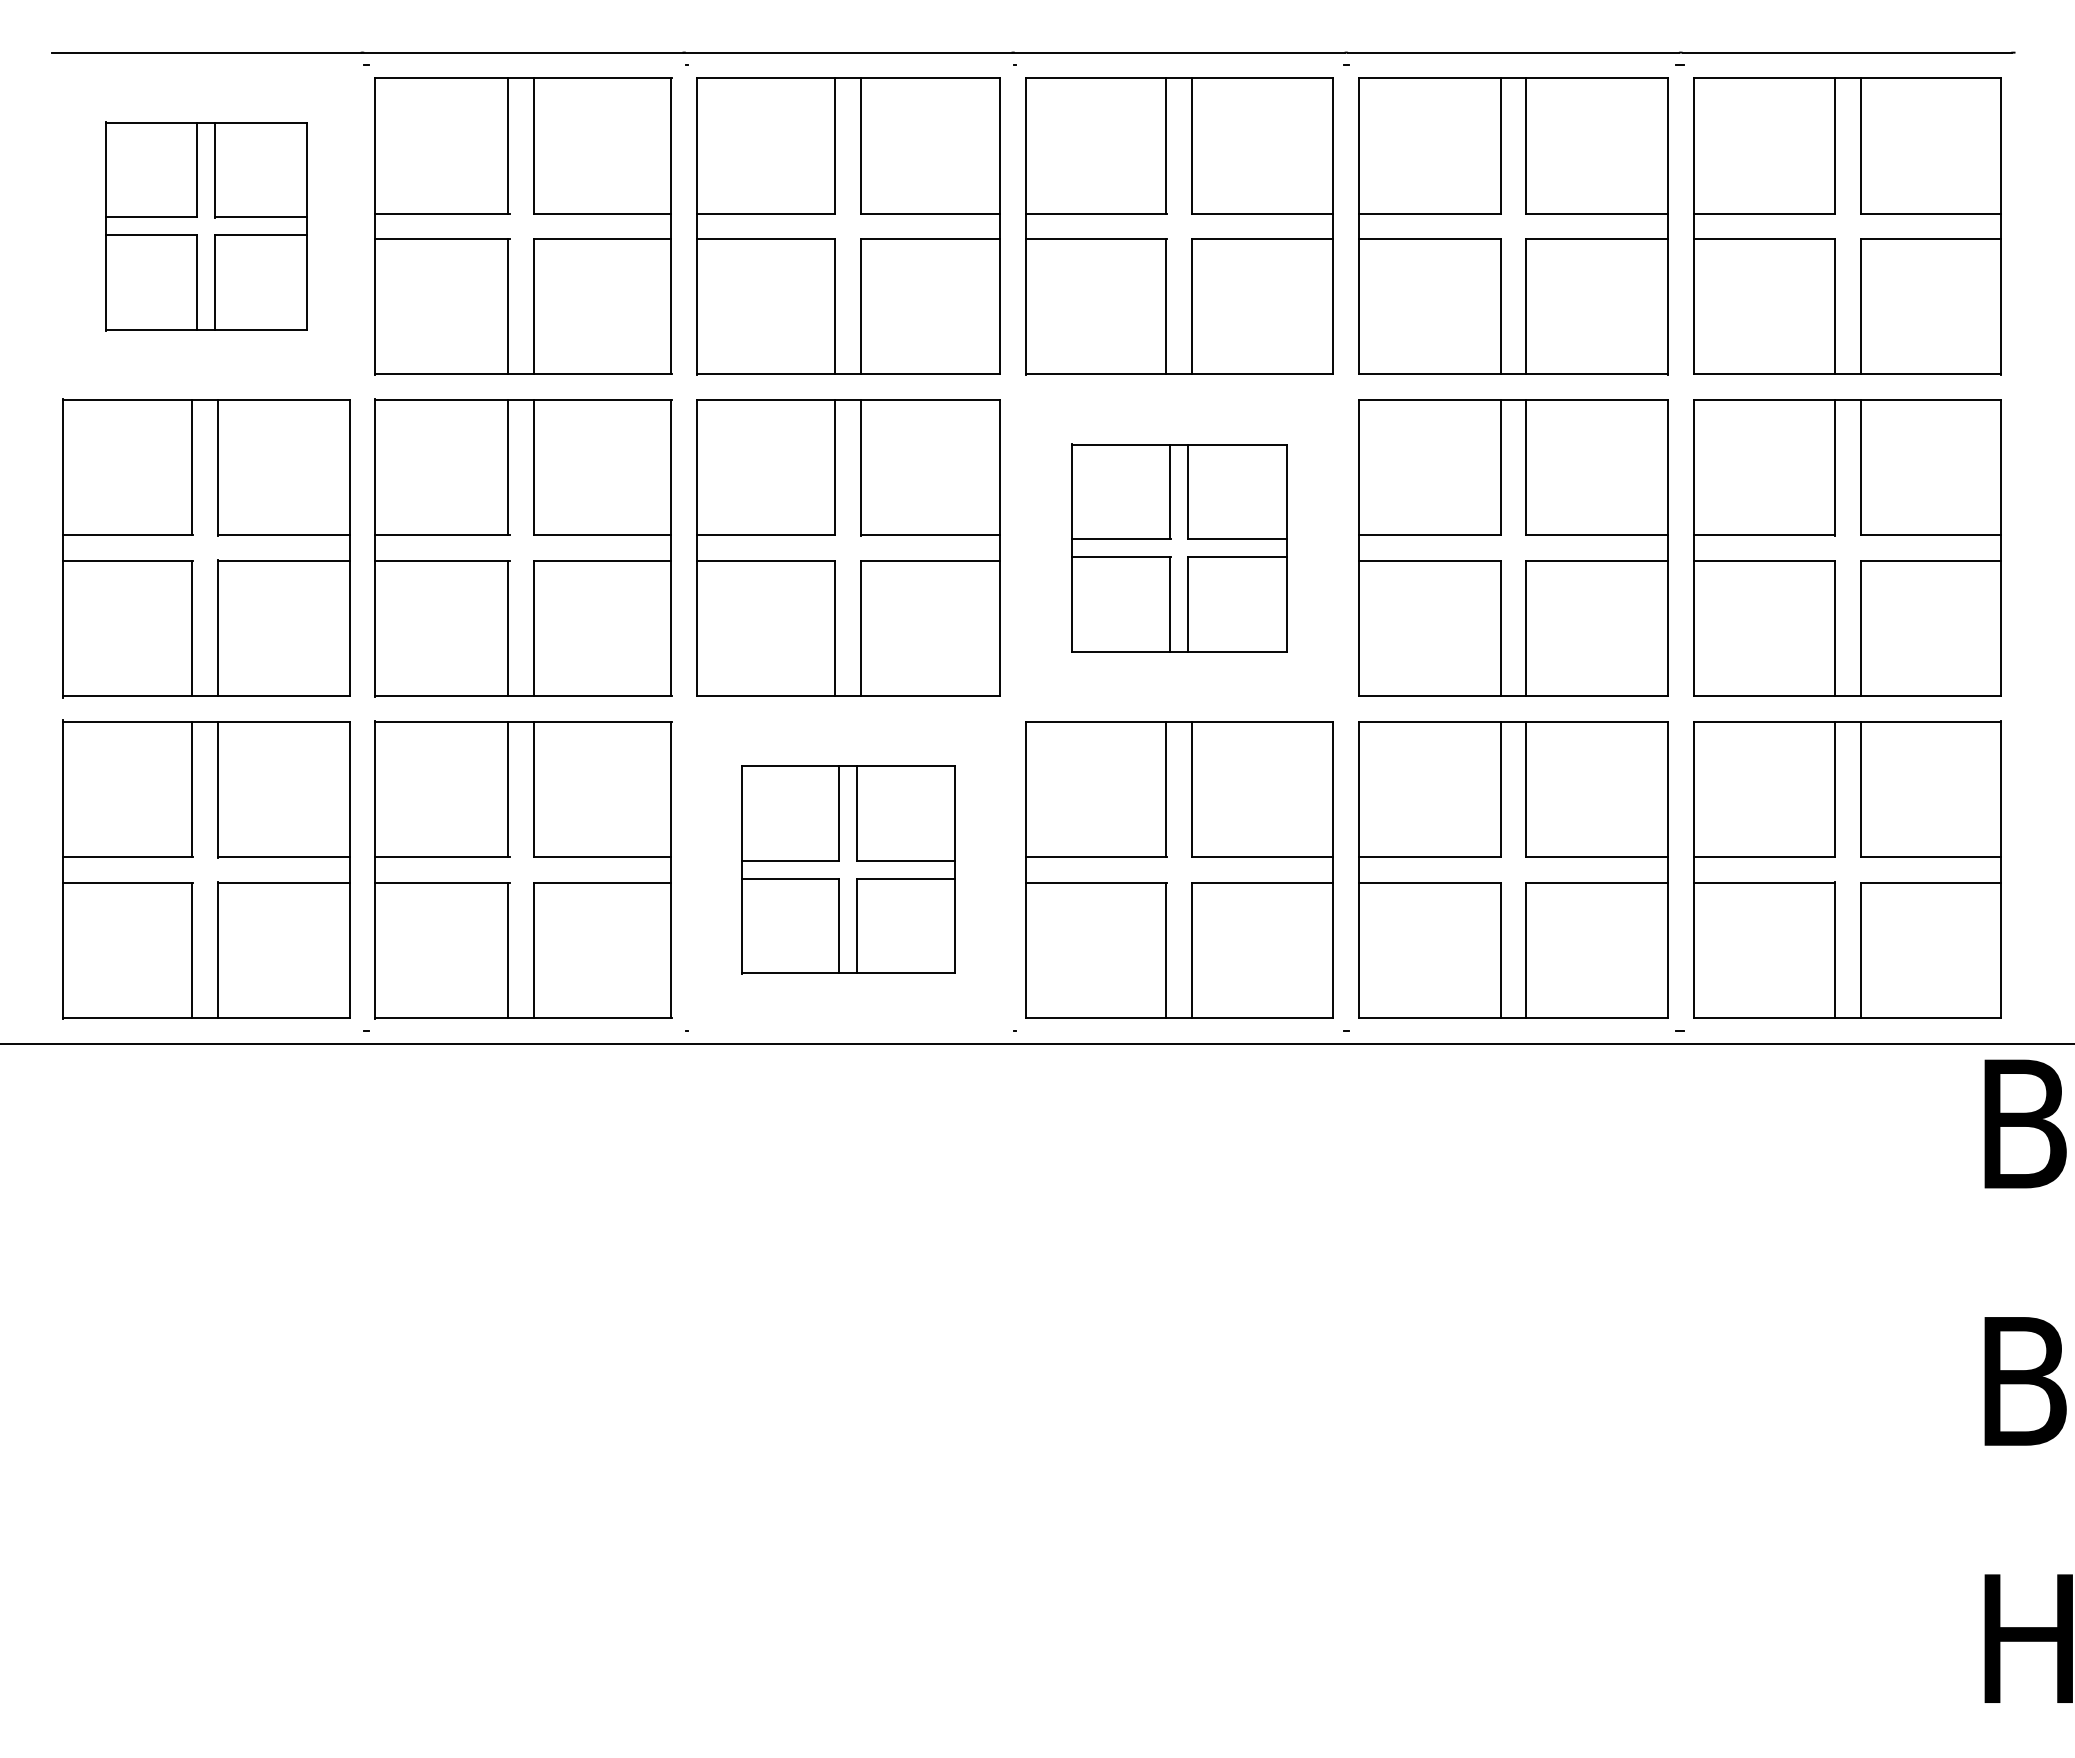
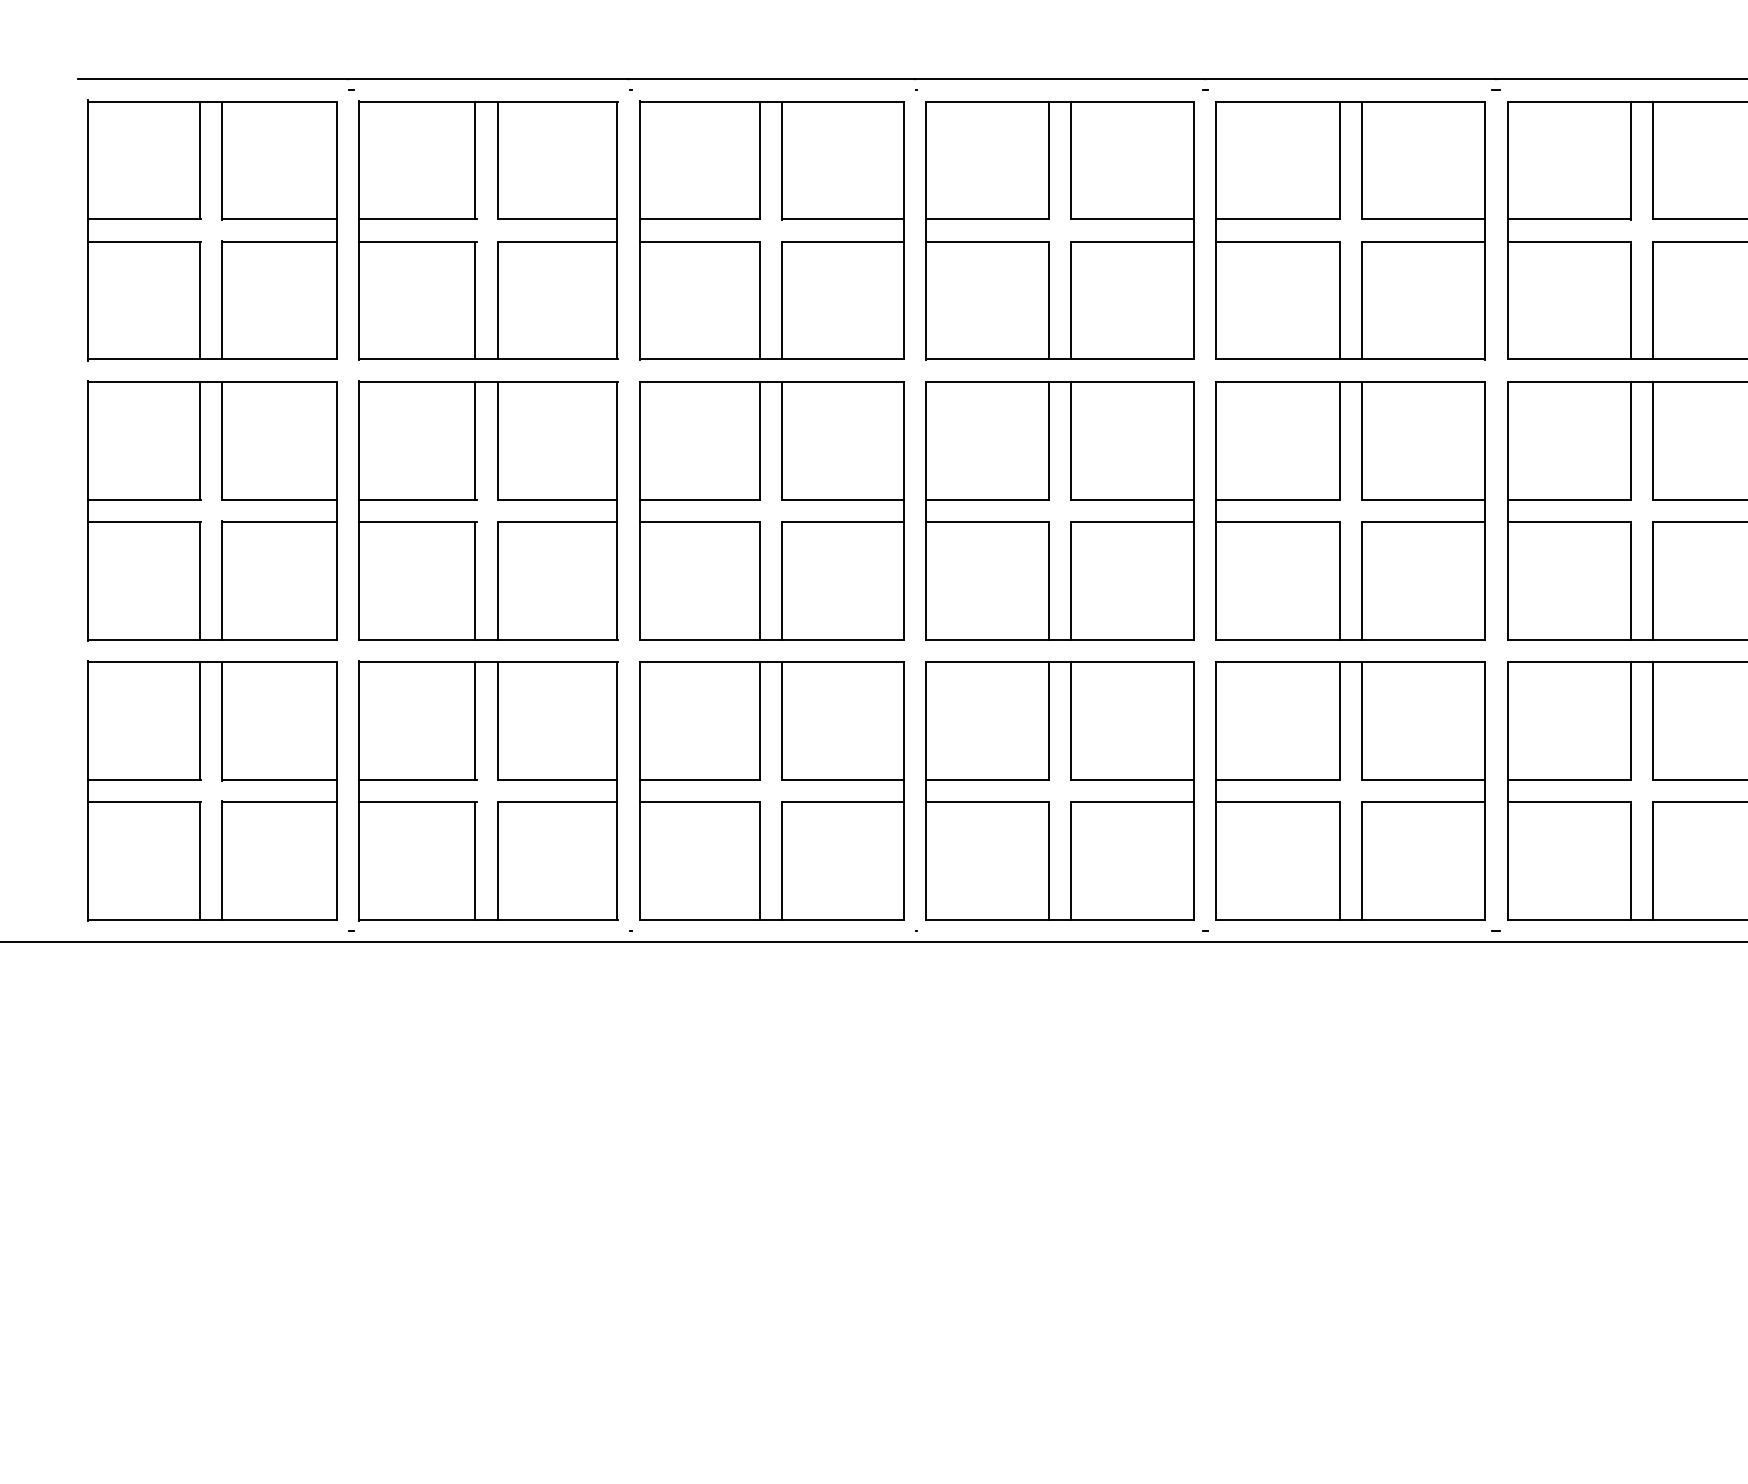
part: (206, 226) -> (212, 230), size x1.43
part: (1179, 547) -> (1059, 510), size x1.43
part: (848, 869) -> (771, 790), size x1.43

